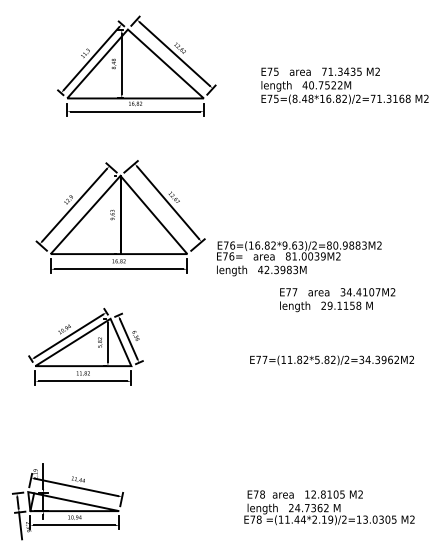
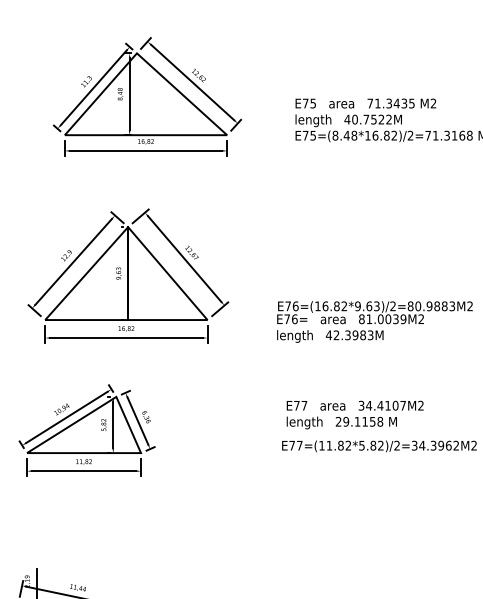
text: (299, 258) -> (375, 321), moved
text: (337, 300) -> (354, 415), moved

